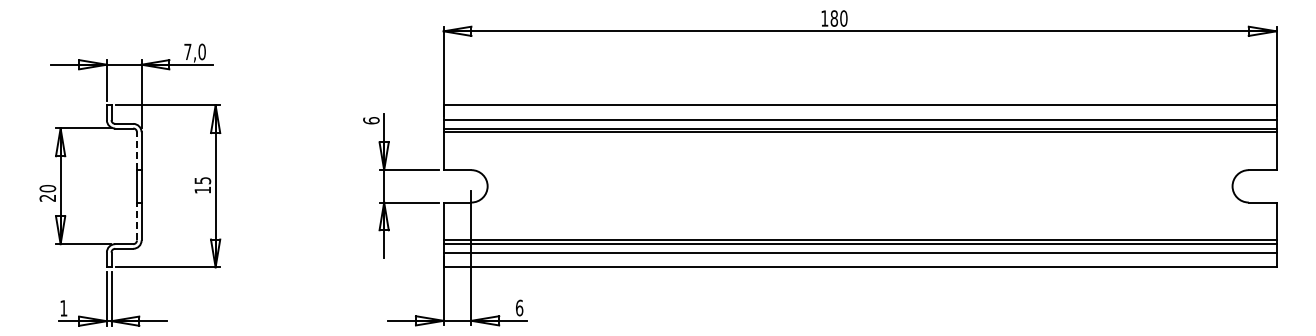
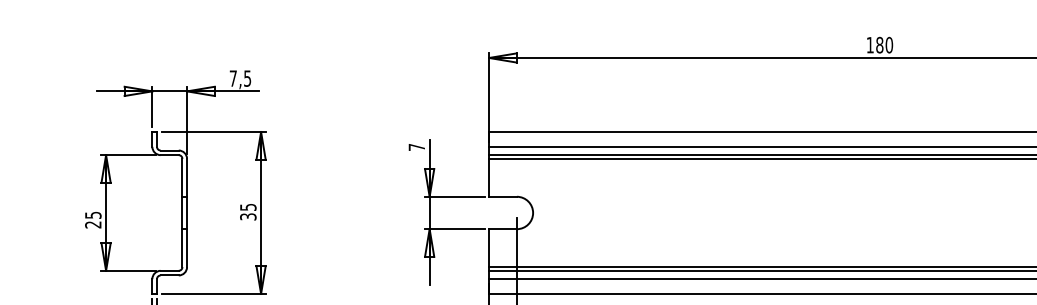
text: (201, 51) -> (246, 78), 7,0 -> 7,5
text: (371, 120) -> (416, 147), 6 -> 7
line: (136, 151) -> (181, 178), dashed -> solid
text: (47, 188) -> (92, 215), 20 -> 25
text: (202, 189) -> (247, 216), 15 -> 35
line: (136, 221) -> (181, 248), dashed -> solid

